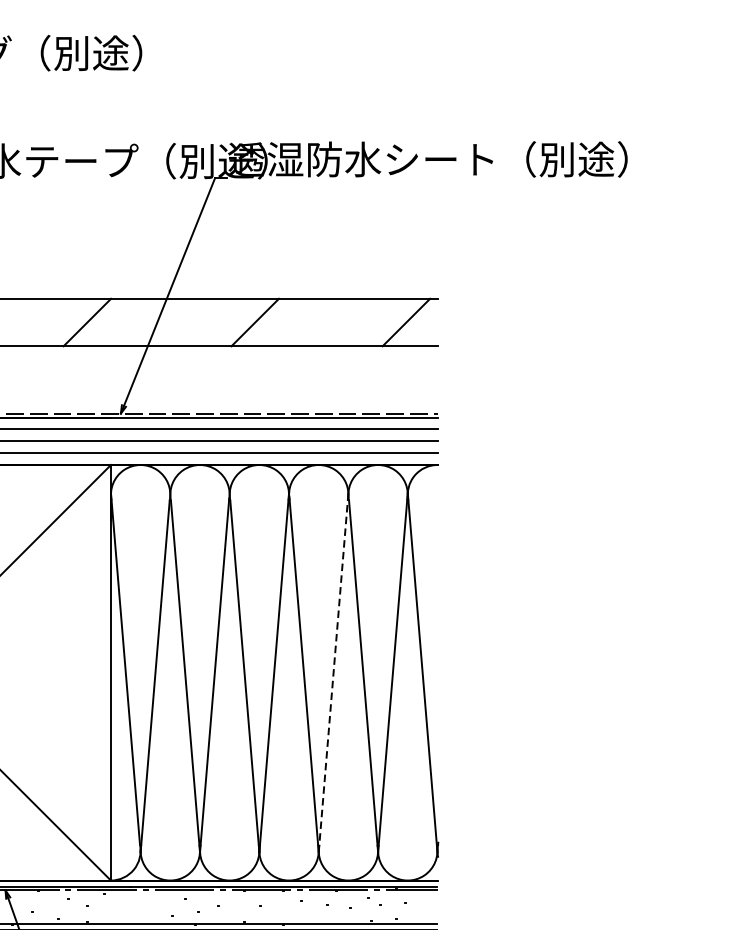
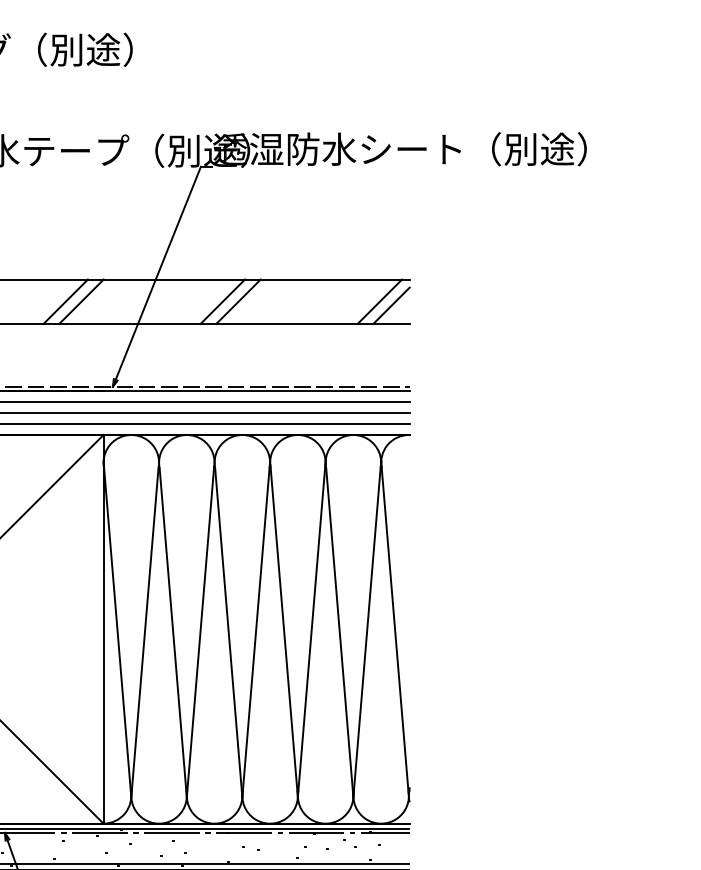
line: (70, 322) -> (65, 301), added
line: (238, 322) -> (222, 301), added
line: (418, 326) -> (391, 305), added
line: (333, 670) -> (311, 627), dashed -> solid

